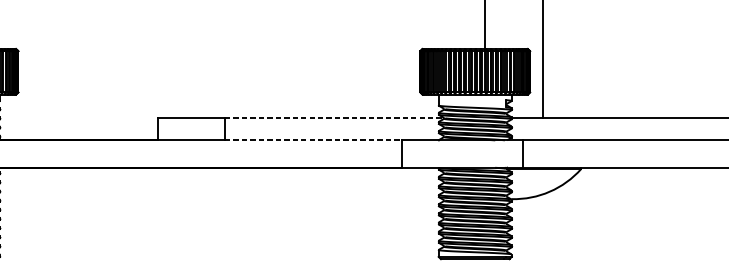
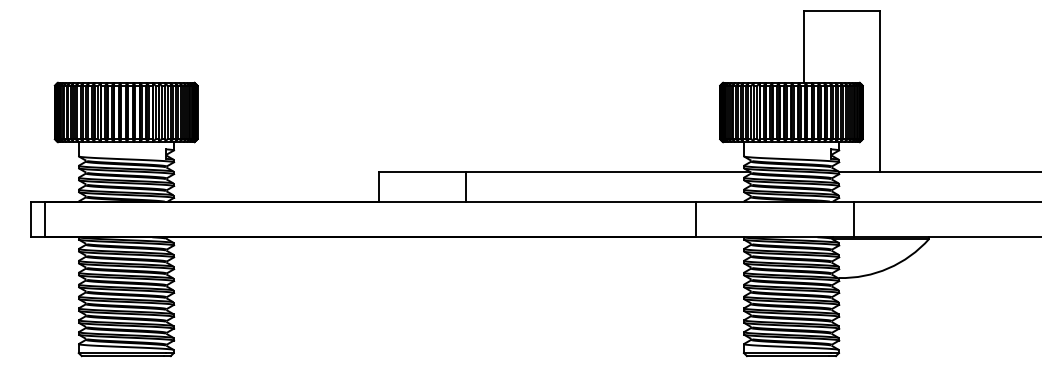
line: (334, 117) -> (608, 171), dashed -> solid
line: (313, 140) -> (581, 201), dashed -> solid

